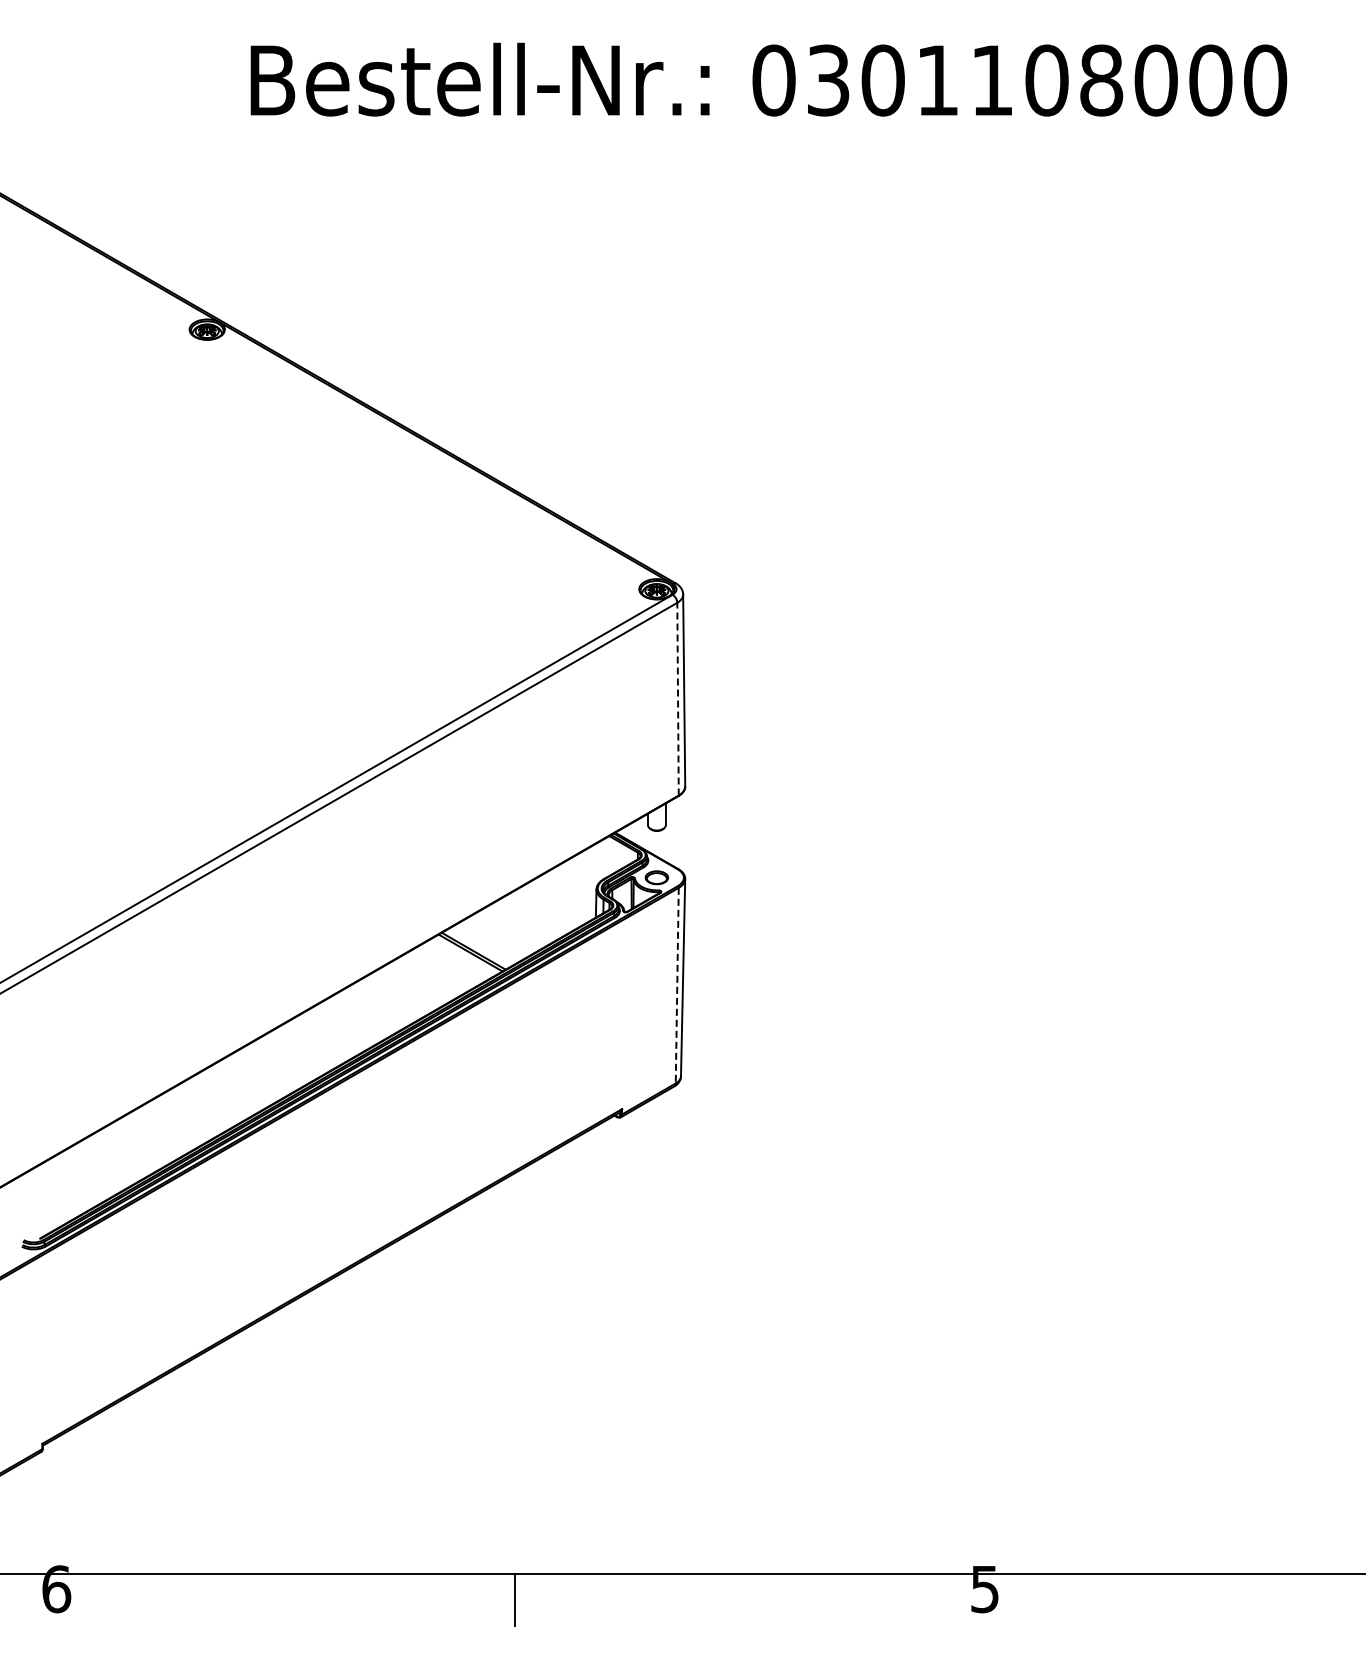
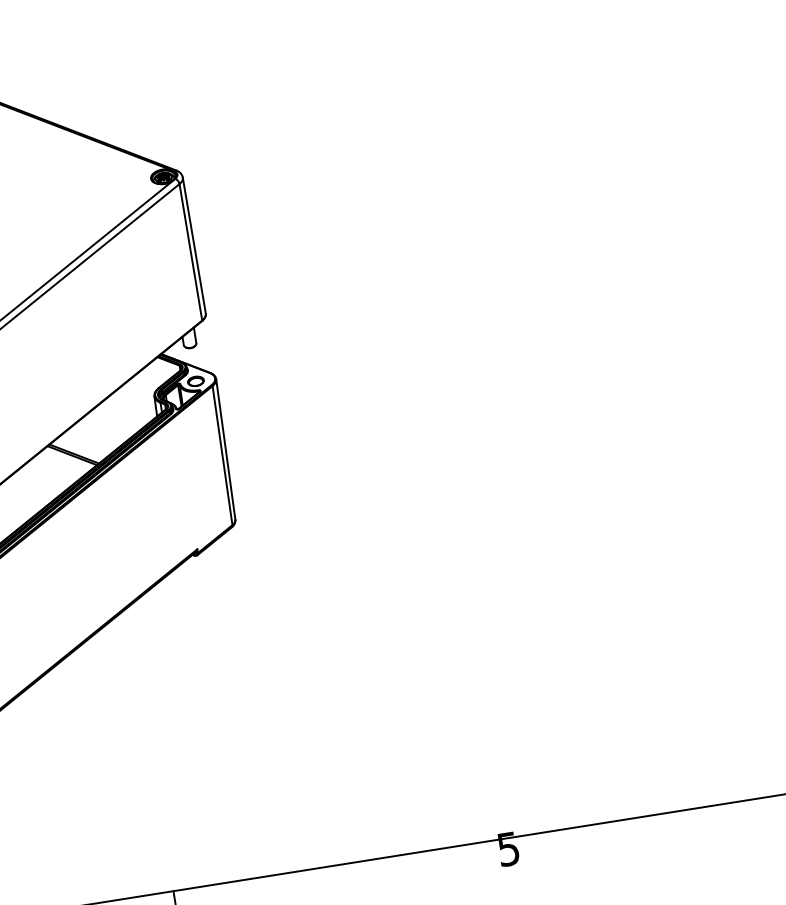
line: (678, 698) -> (191, 251), dashed -> solid
line: (677, 985) -> (222, 455), dashed -> solid

